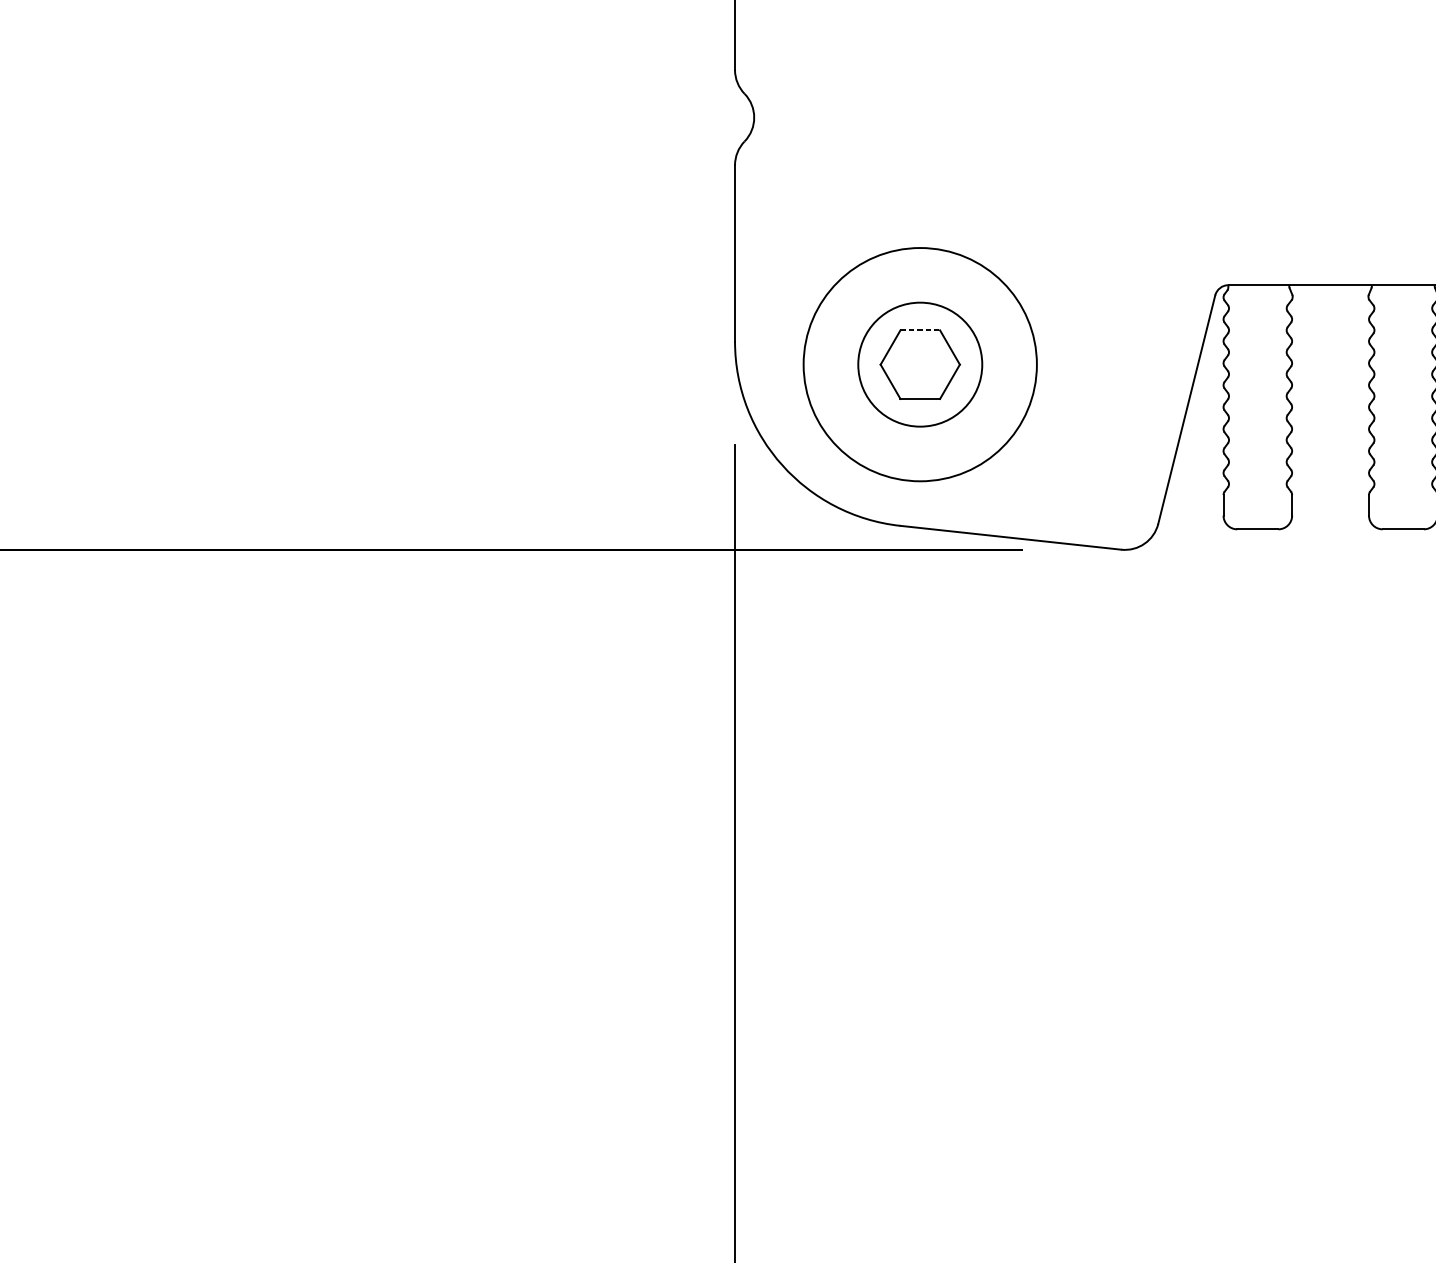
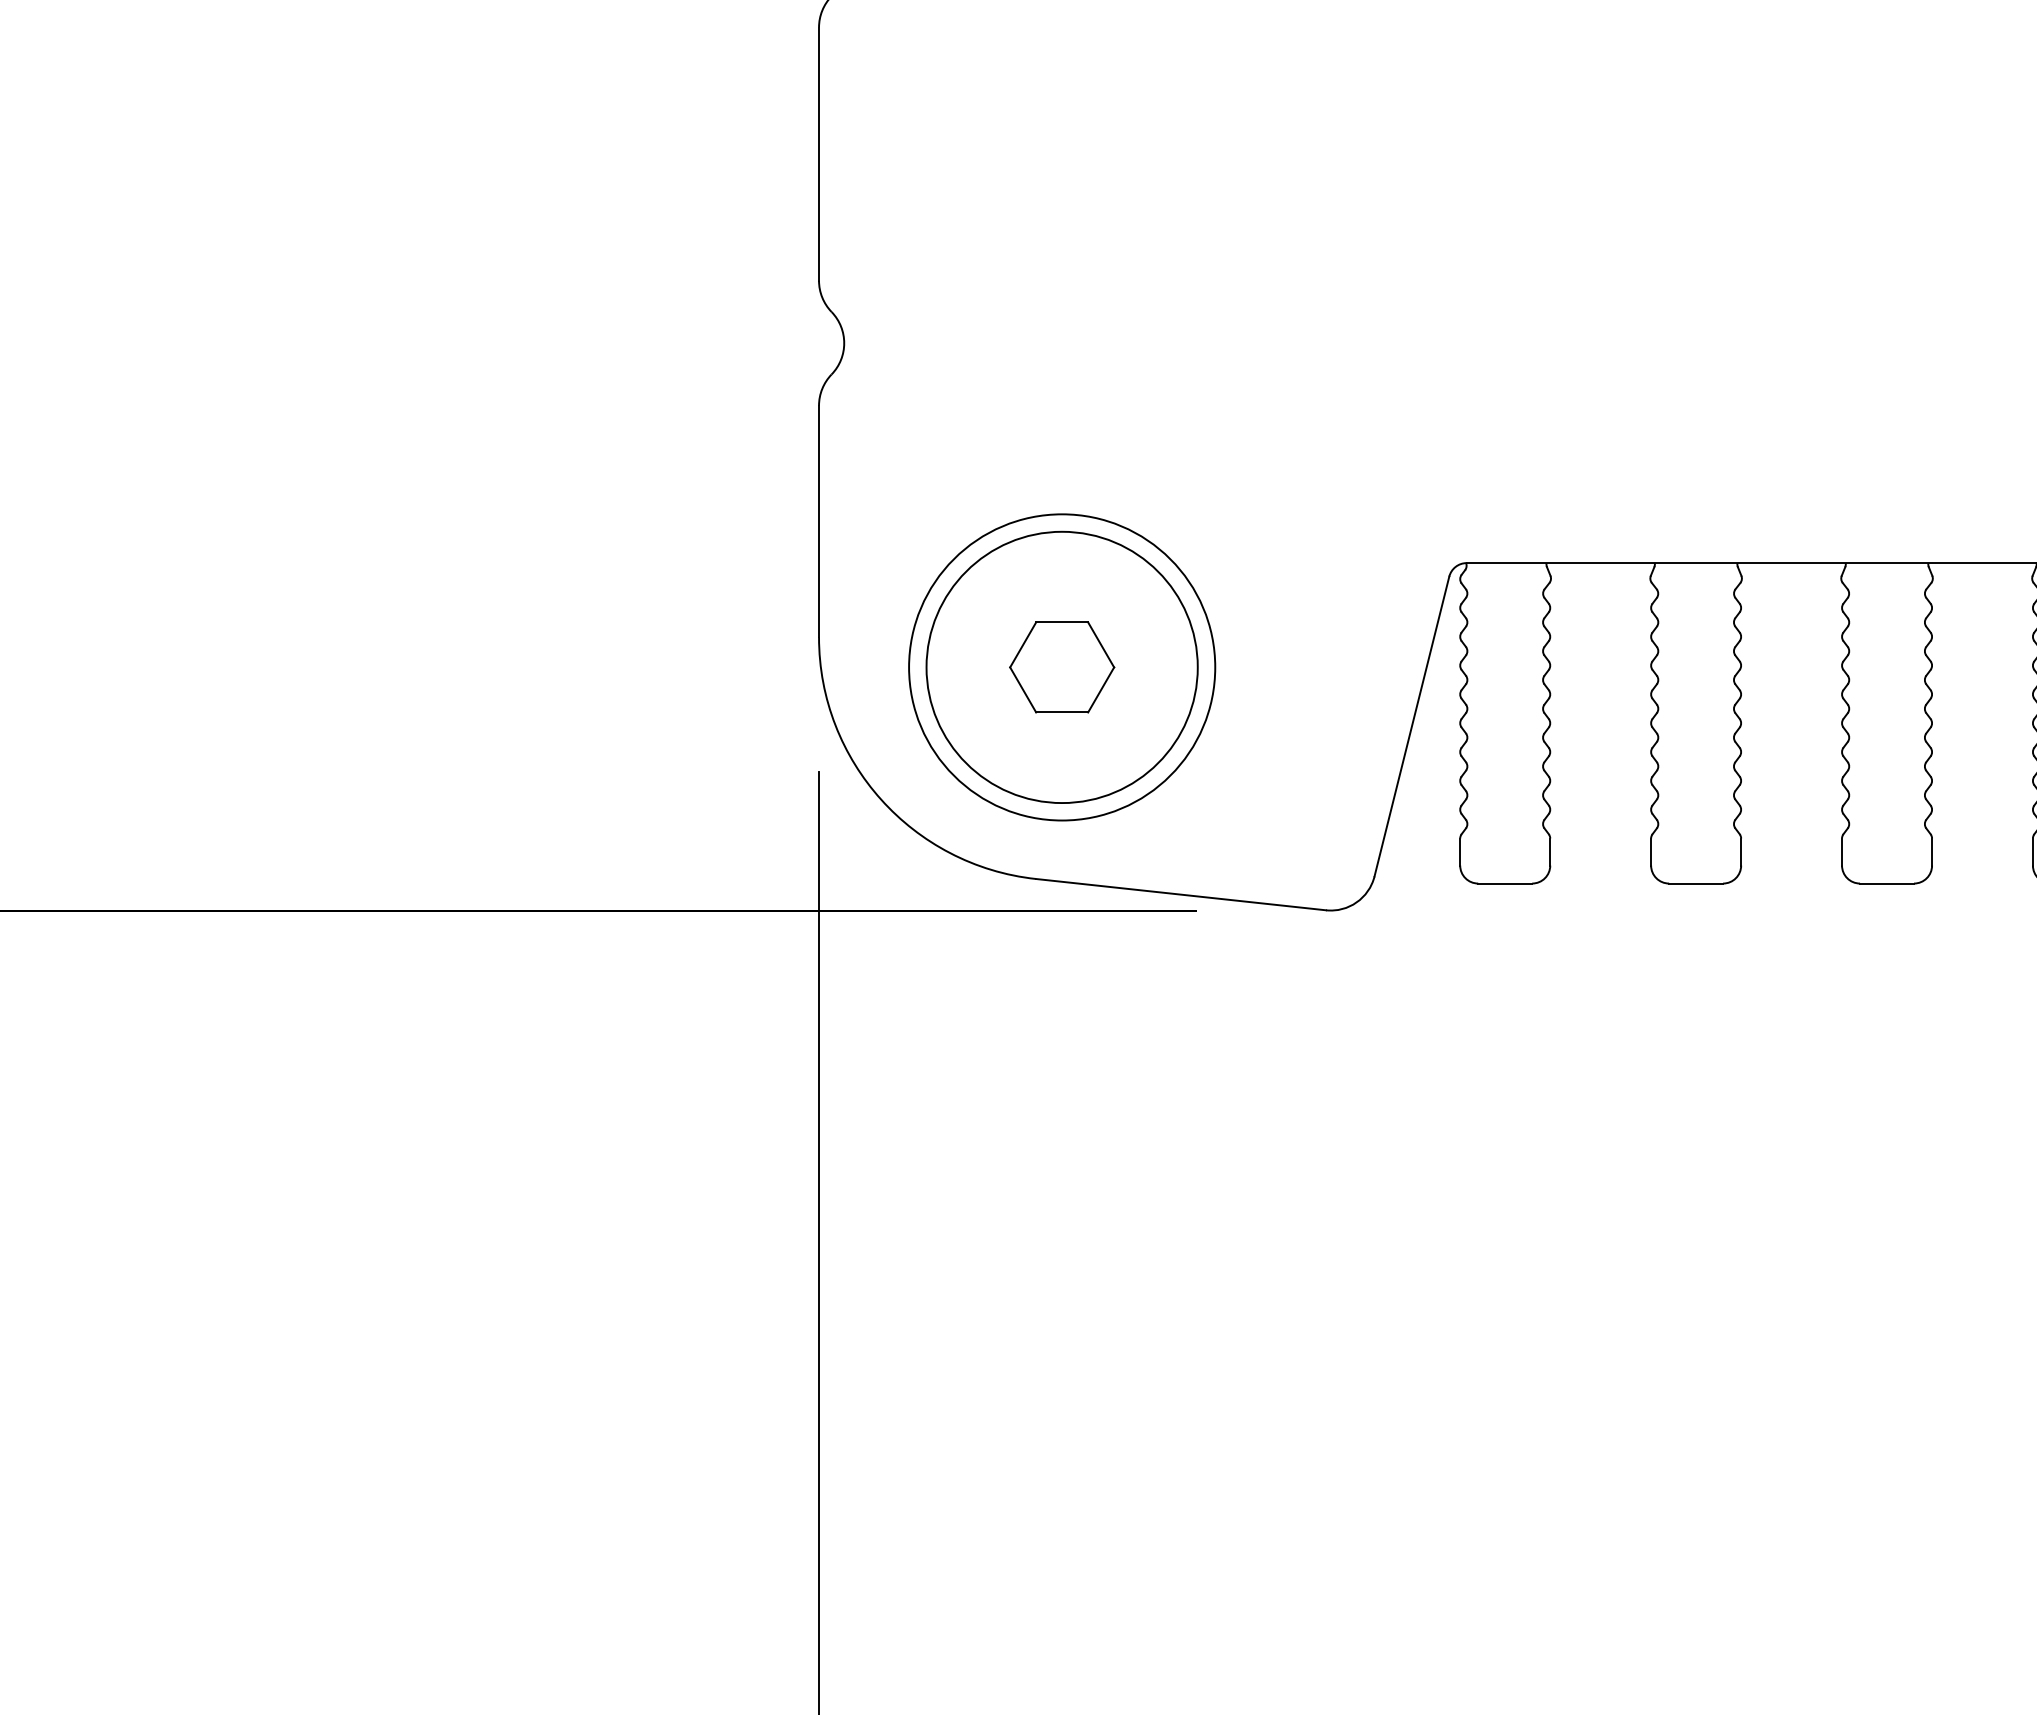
line: (920, 330) -> (1062, 622), dashed -> solid
circle: (919, 364) -> (1061, 667), size x1.67

